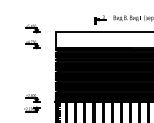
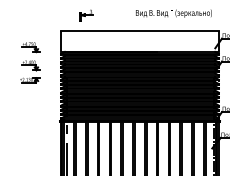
part: (100, 19) -> (86, 15), moved
part: (32, 28) -> (30, 26), removed
part: (32, 102) -> (30, 71), moved

